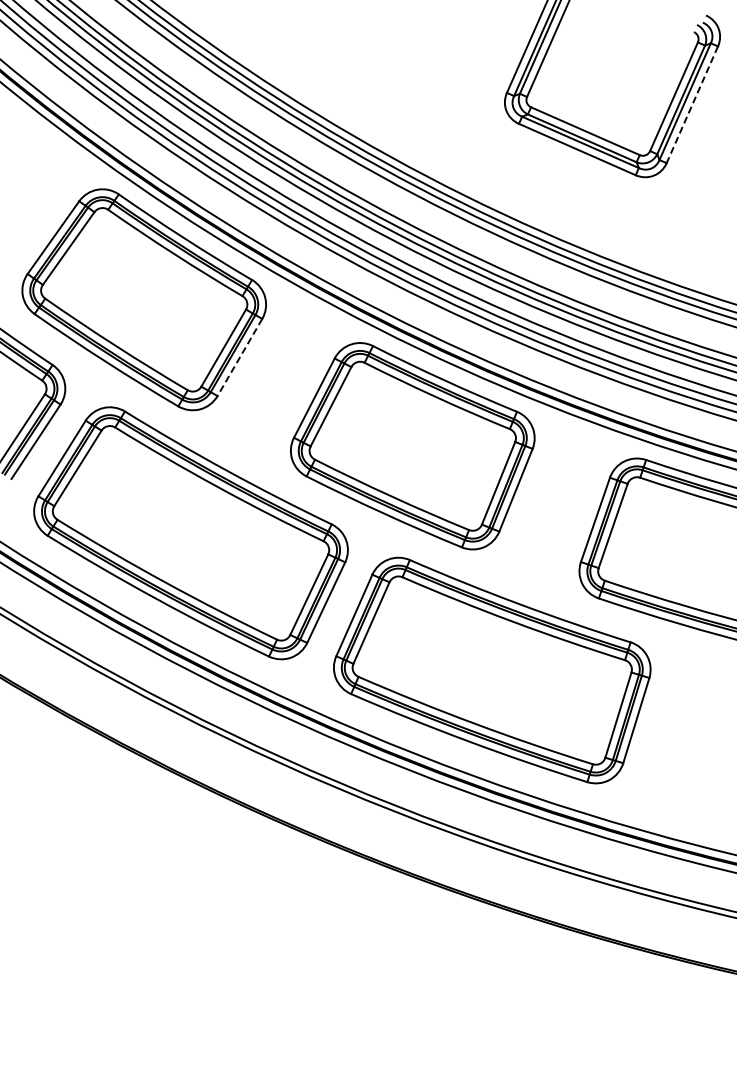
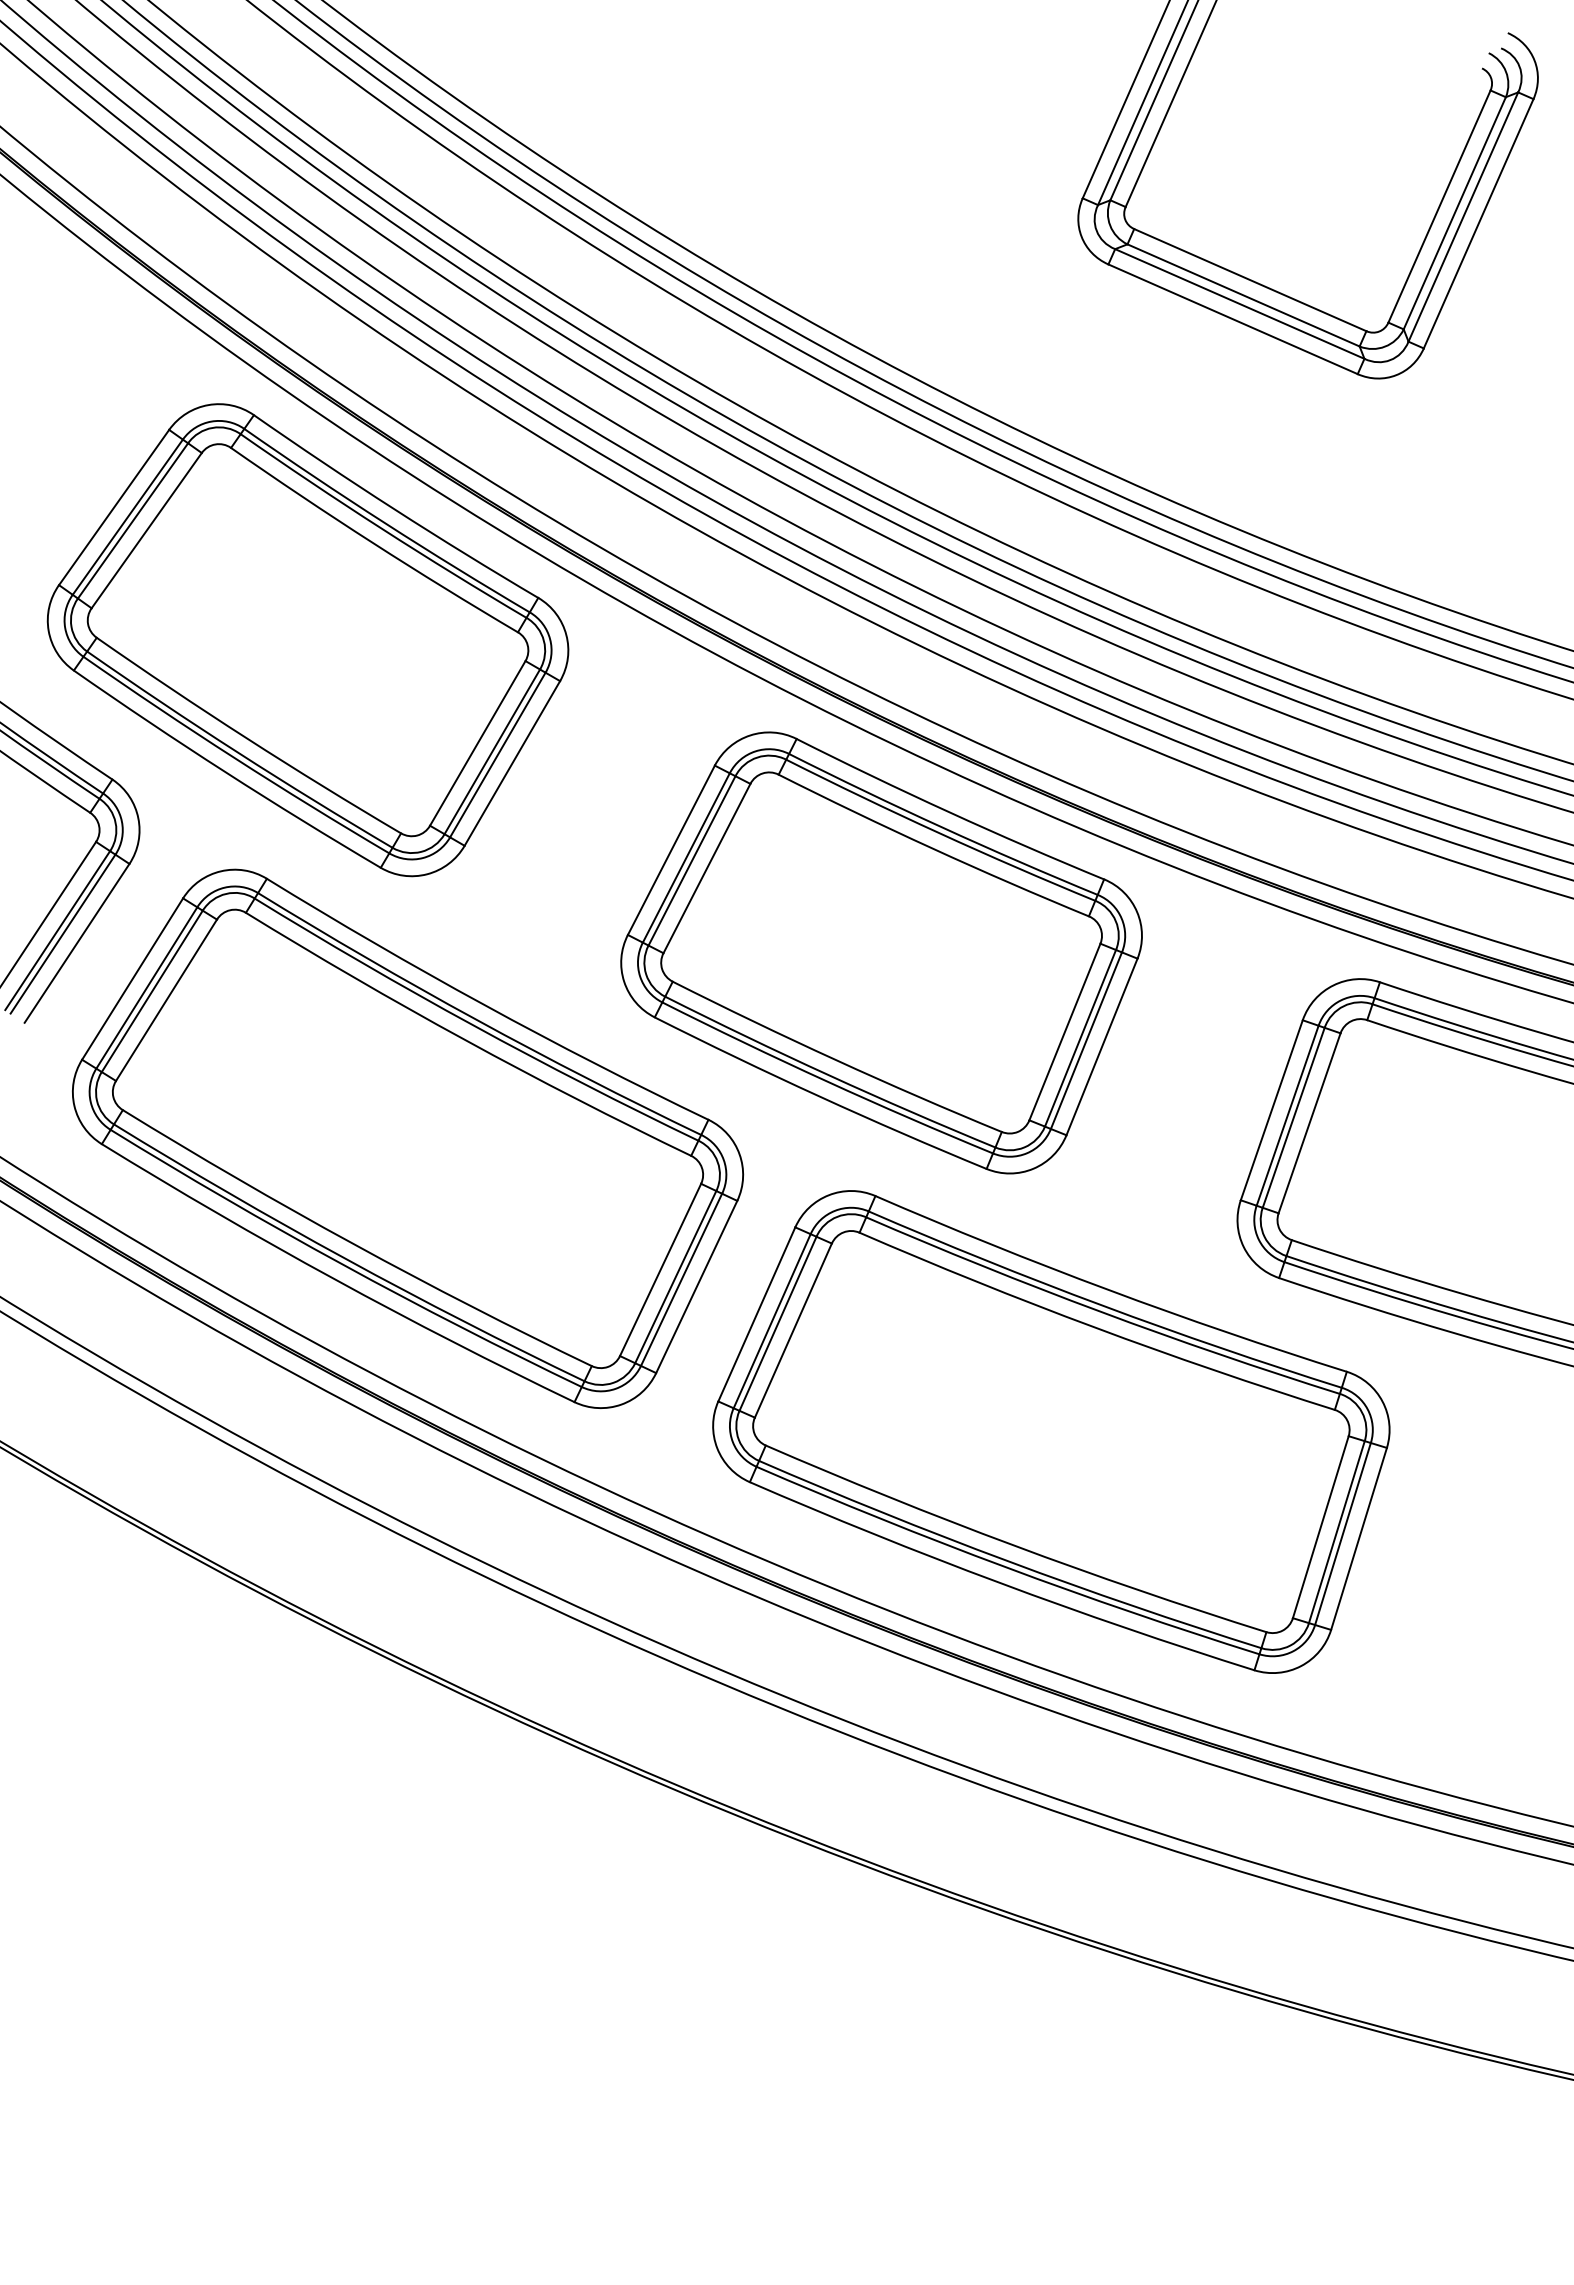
line: (692, 104) -> (1478, 223), dashed -> solid
line: (239, 357) -> (511, 763), dashed -> solid

